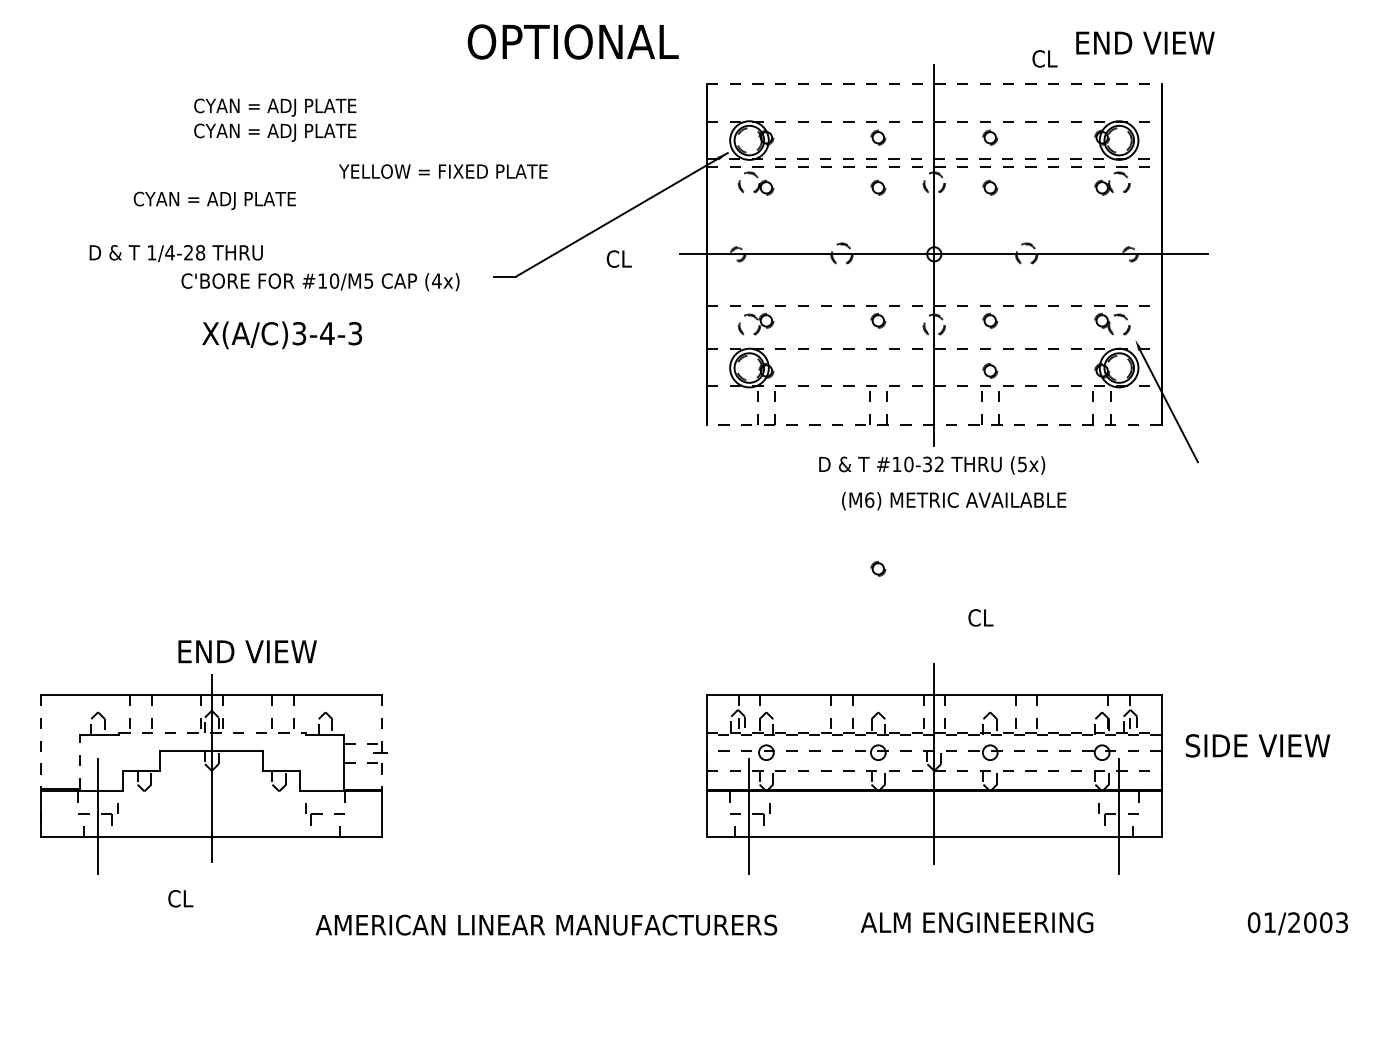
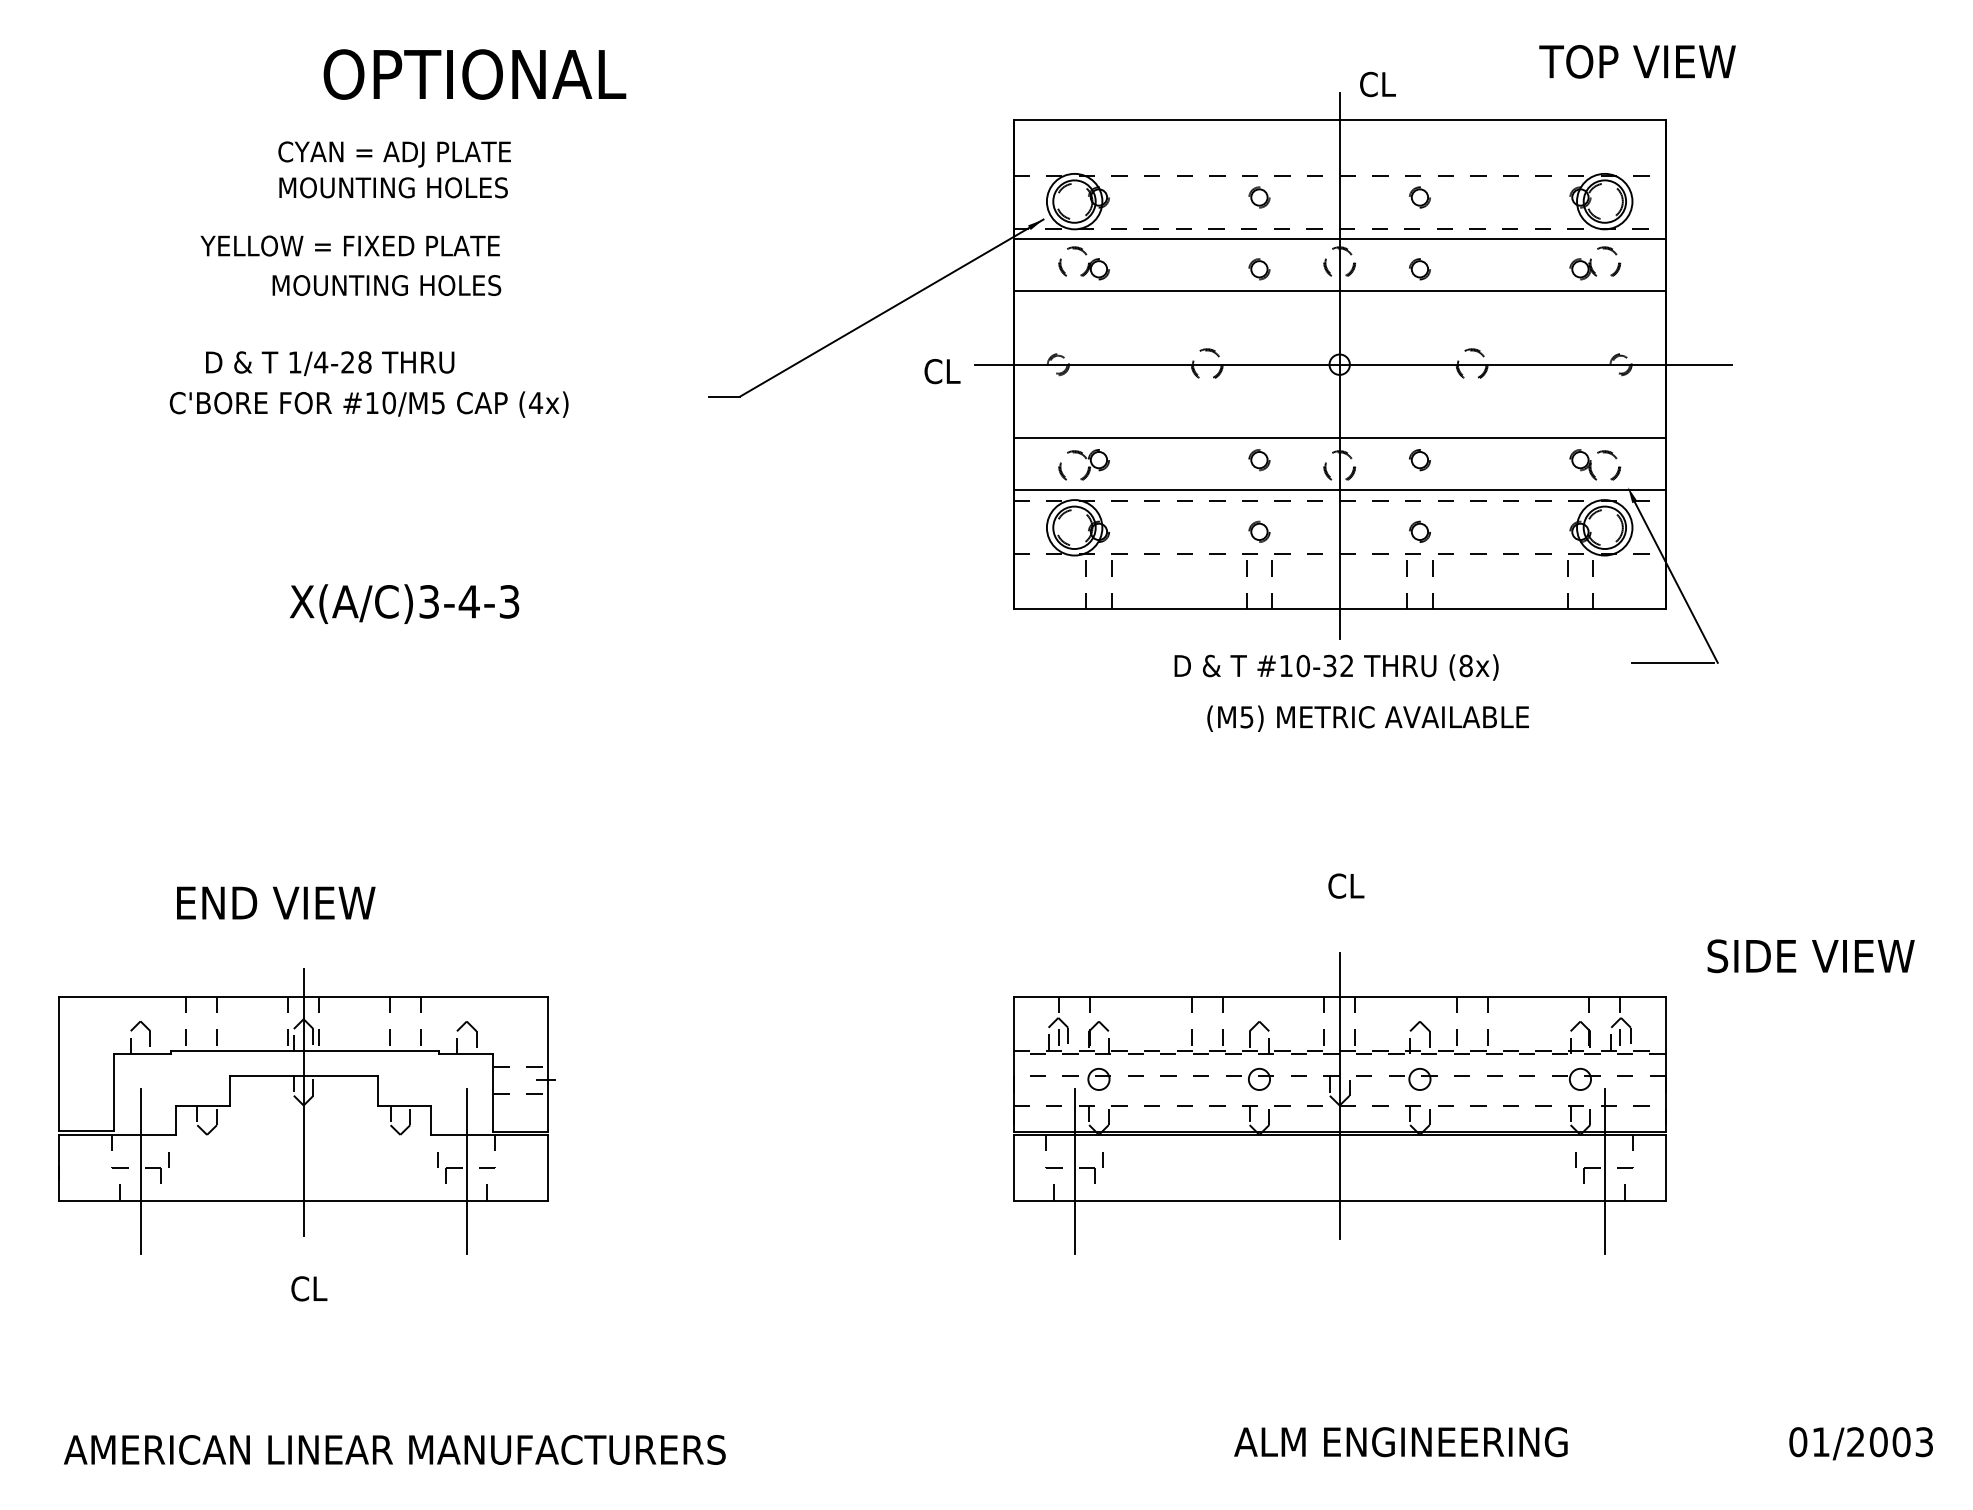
text: (572, 41) -> (473, 73), moved
text: (1143, 42) -> (1639, 60), END VIEW -> TOP VIEW
text: (1044, 58) -> (1377, 83), moved
line: (934, 83) -> (1339, 119), dashed -> solid
text: (275, 132) -> (394, 190), CYAN = ADJ PLATE -> MOUNTING HOLES
line: (934, 166) -> (1339, 238), dashed -> solid
text: (443, 171) -> (350, 245), moved
text: (241, 200) -> (346, 287), CYAN = ADJ PLATE -> MOUNTING HOLES
line: (933, 203) -> (1338, 291), added
text: (175, 253) -> (329, 363), moved
text: (618, 258) -> (941, 370), moved
text: (320, 282) -> (369, 405), moved
line: (934, 305) -> (1339, 438), dashed -> solid
text: (282, 335) -> (405, 604), moved
line: (933, 341) -> (1338, 489), added
line: (933, 424) -> (1338, 608), dashed -> solid
line: (1166, 462) -> (1672, 663), added
text: (1022, 464) -> (1466, 666), (5x) -> (8x)
text: (869, 499) -> (1246, 716), (M6) -> (M5)
part: (878, 568) -> (1259, 531), moved
text: (980, 617) -> (1345, 885), moved
text: (247, 651) -> (275, 902), moved
line: (212, 733) -> (304, 1051), dashed -> solid
line: (41, 741) -> (59, 1063), dashed -> solid
line: (382, 742) -> (548, 1064), dashed -> solid
text: (1257, 745) -> (1810, 955), moved
line: (79, 762) -> (113, 1093), dashed -> solid
line: (325, 816) -> (466, 1170), added
text: (180, 898) -> (308, 1288), moved
text: (1103, 923) -> (1582, 1443), moved
text: (546, 924) -> (394, 1449), moved

